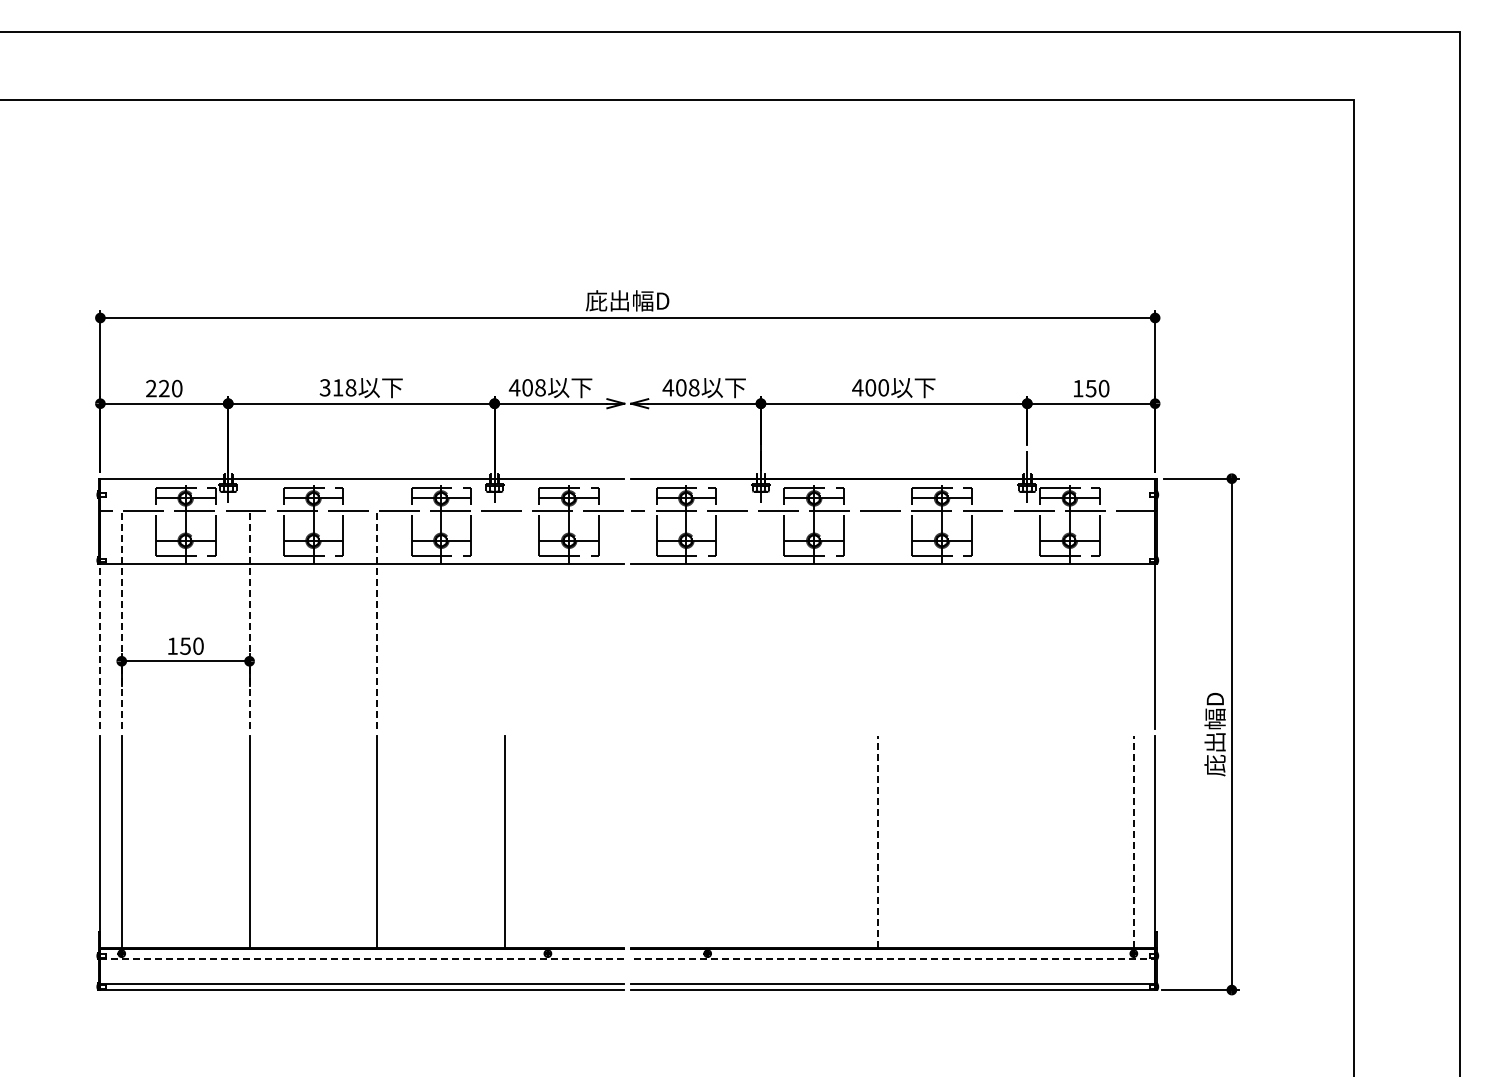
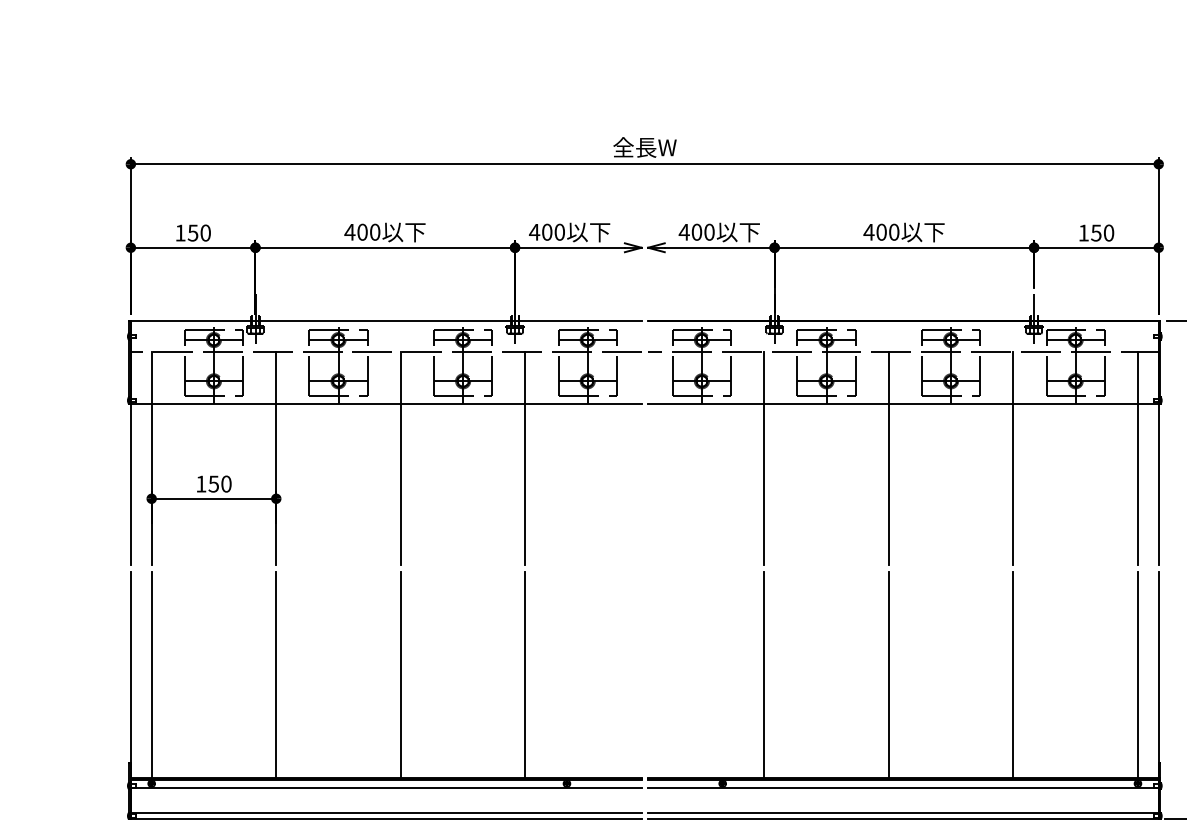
text: (627, 300) -> (644, 147), 庇出幅D -> 全長W
text: (337, 387) -> (361, 231), 318 -> 400
text: (540, 387) -> (559, 231), 408 -> 400
text: (693, 387) -> (708, 231), 408 -> 400
text: (157, 388) -> (186, 232), 220 -> 150
line: (121, 619) -> (151, 458), dashed -> solid
line: (249, 619) -> (276, 458), dashed -> solid
line: (377, 619) -> (400, 458), dashed -> solid
line: (505, 619) -> (525, 458), added
line: (750, 619) -> (764, 458), added
line: (878, 619) -> (889, 458), added
line: (1006, 619) -> (1013, 458), added
line: (1133, 619) -> (1137, 458), added
line: (100, 646) -> (130, 484), dashed -> solid
line: (750, 841) -> (764, 674), added
line: (878, 841) -> (889, 674), dashed -> solid
line: (1006, 841) -> (1013, 674), added
line: (1133, 841) -> (1137, 674), dashed -> solid
line: (362, 958) -> (386, 788), dashed -> solid
line: (893, 958) -> (903, 788), dashed -> solid

